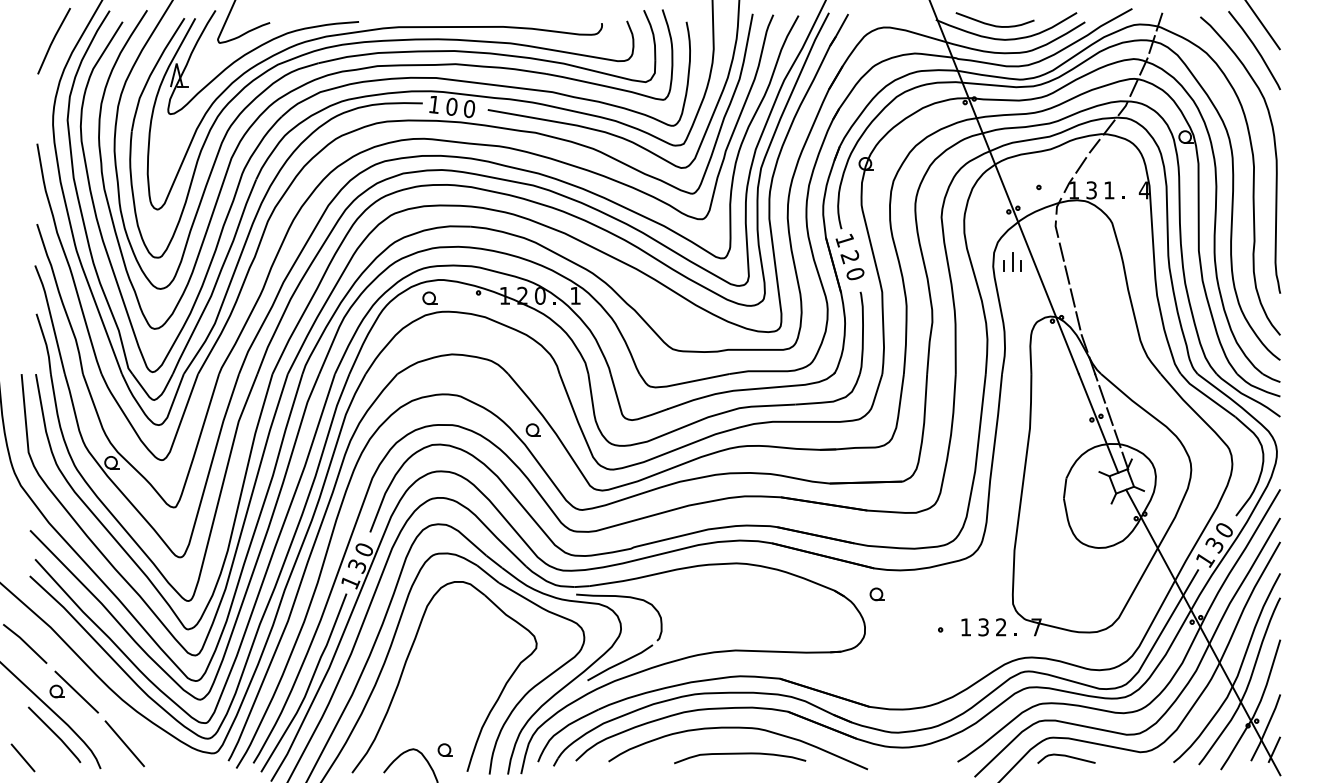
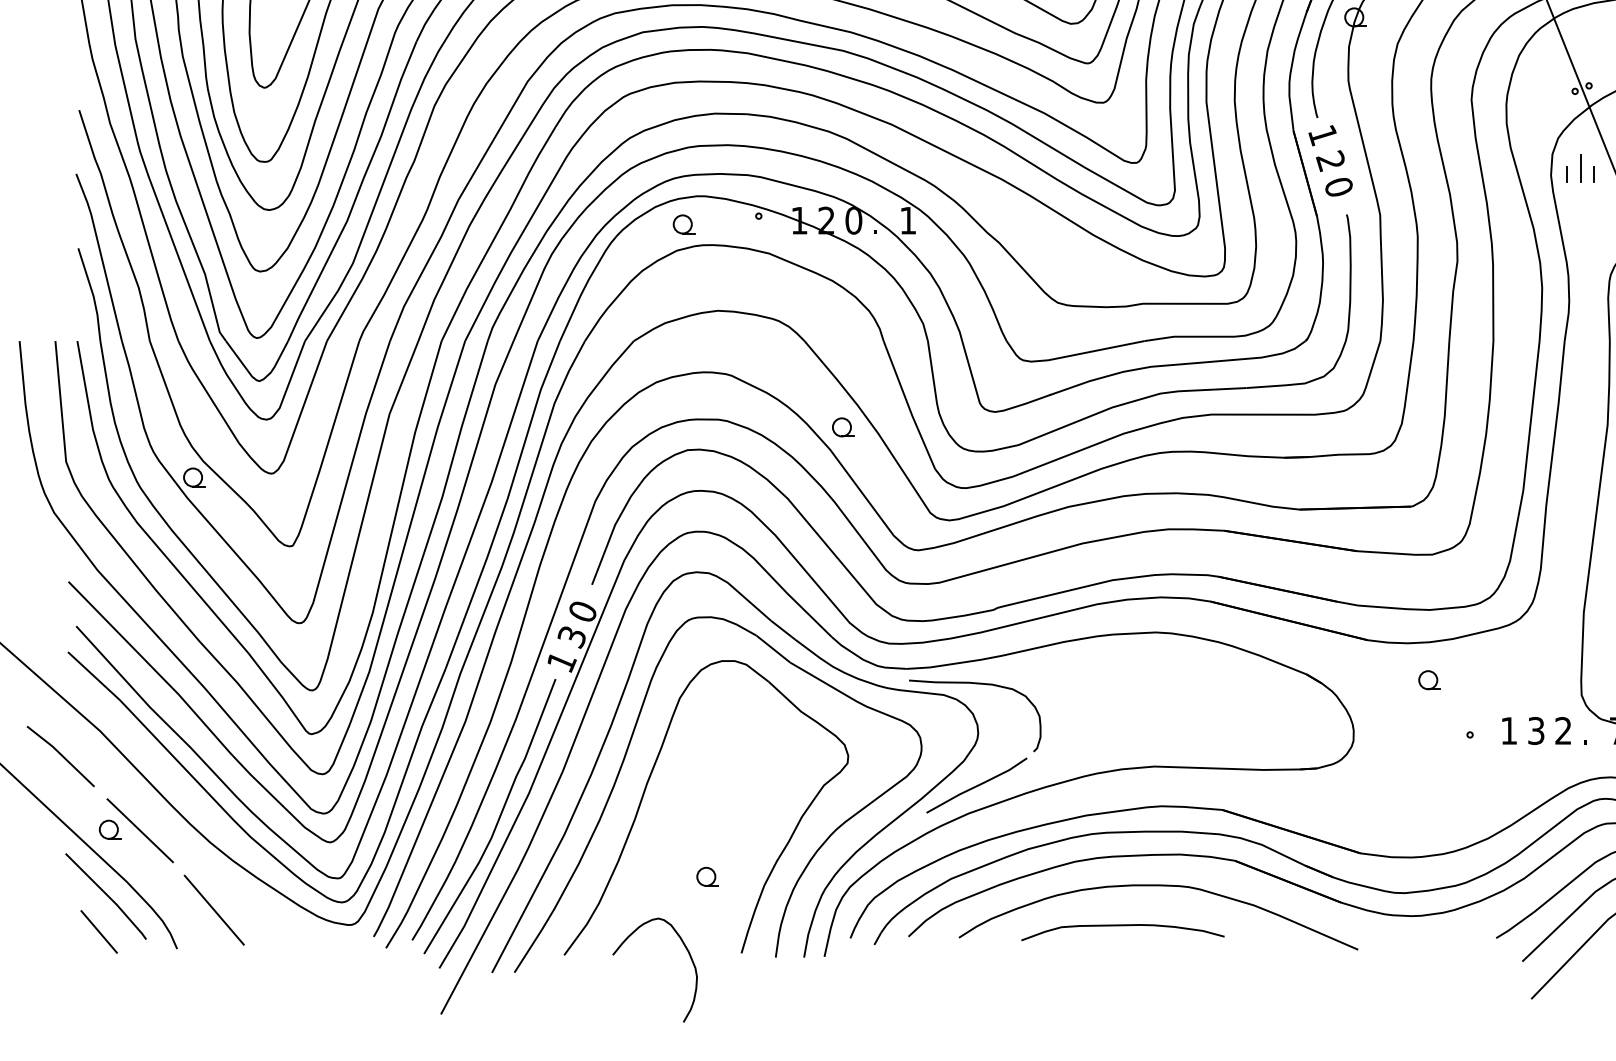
part: (876, 594) -> (1428, 680), moved
part: (444, 749) -> (706, 875), moved
curve: (740, 754) -> (1123, 926), moved
line: (22, 757) -> (98, 931), moved

